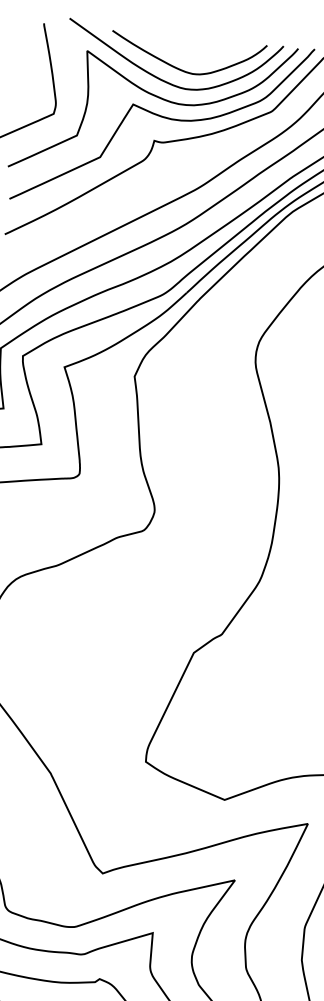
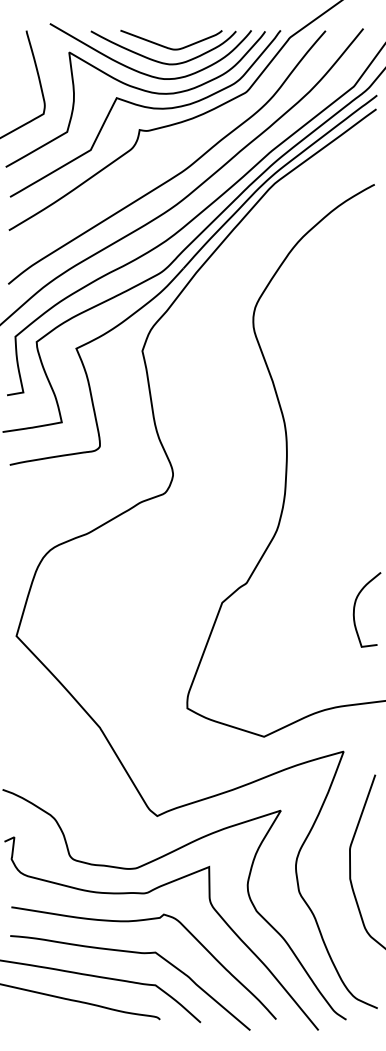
curve: (195, 56) -> (170, 47), added

